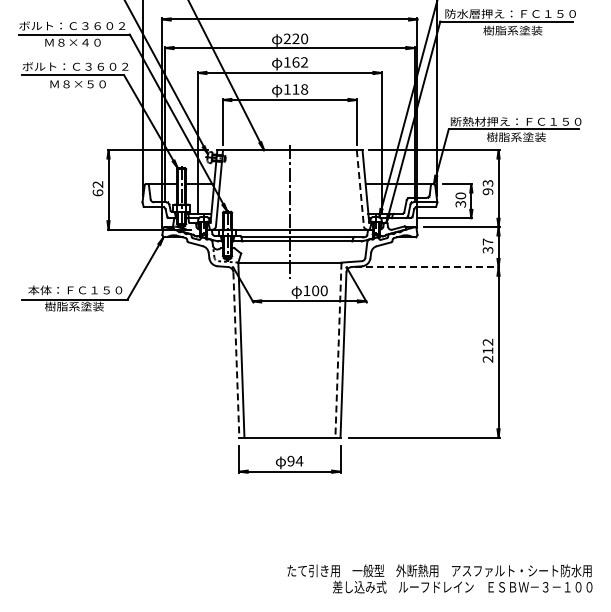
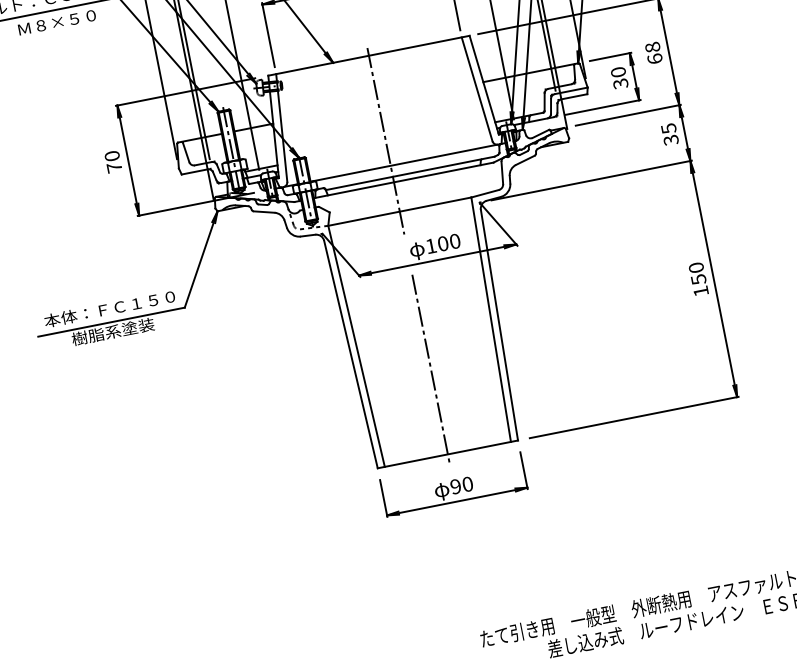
text: (487, 187) -> (653, 53), 93 -> 68
text: (97, 188) -> (112, 161), 62 -> 70
line: (360, 188) -> (477, 89), dashed -> solid
text: (488, 241) -> (669, 127), 37 -> 35
line: (427, 267) -> (591, 180), dashed -> solid
line: (338, 350) -> (491, 320), dashed -> solid
text: (487, 350) -> (697, 279), 212 -> 150
line: (236, 355) -> (351, 355), dashed -> solid
line: (289, 376) -> (430, 369), added
text: (299, 460) -> (467, 483), 94 -> 90

